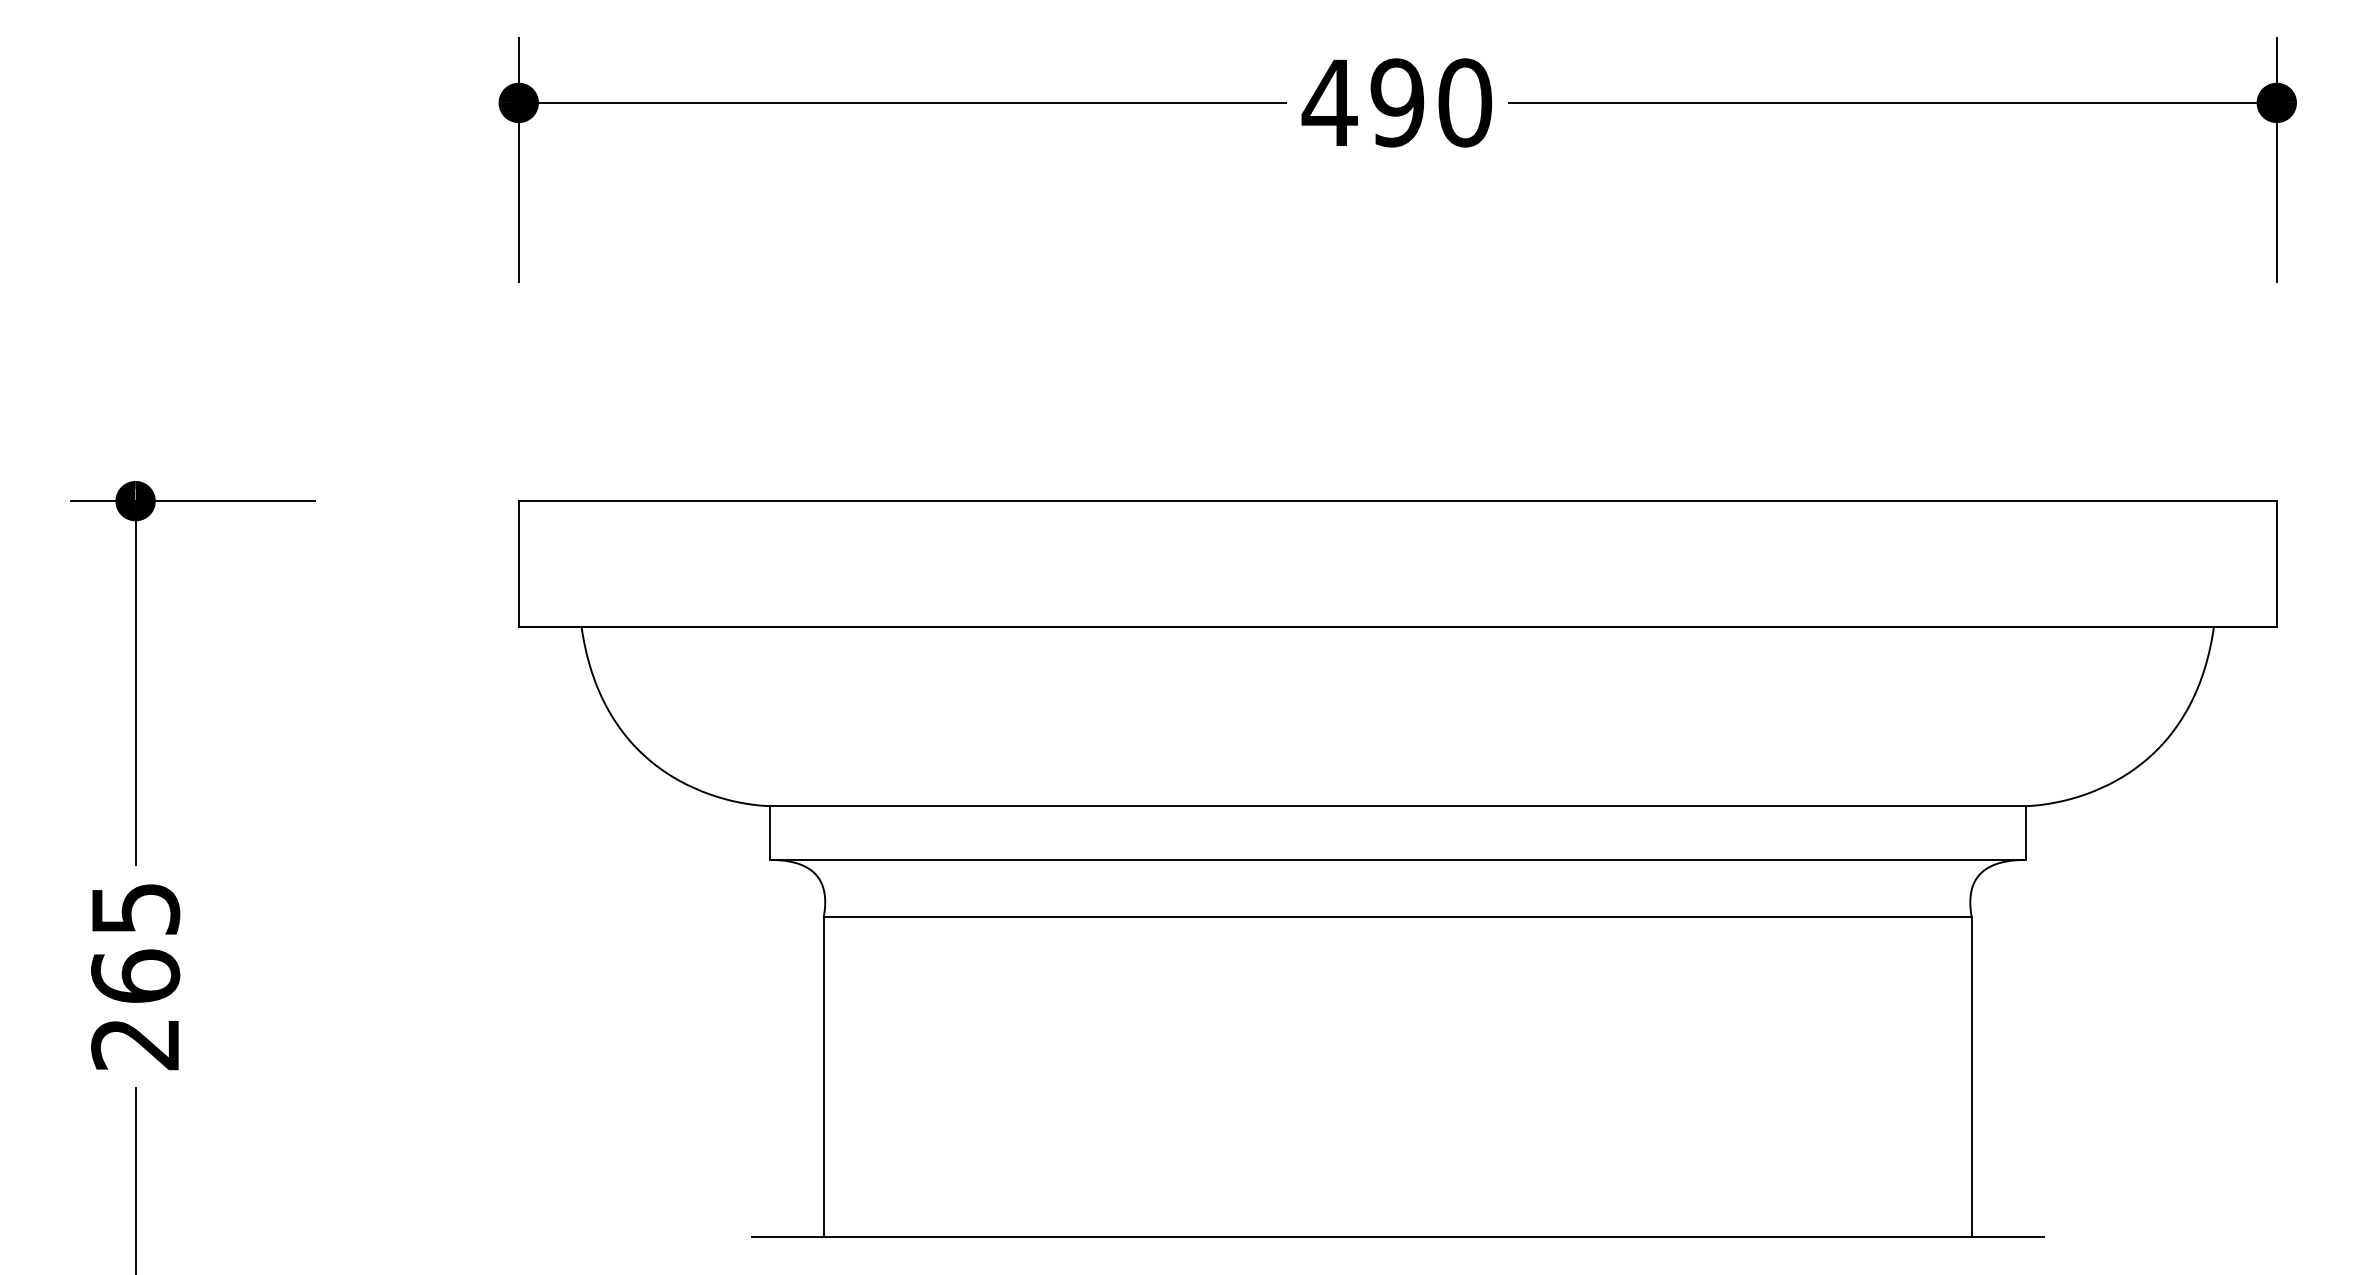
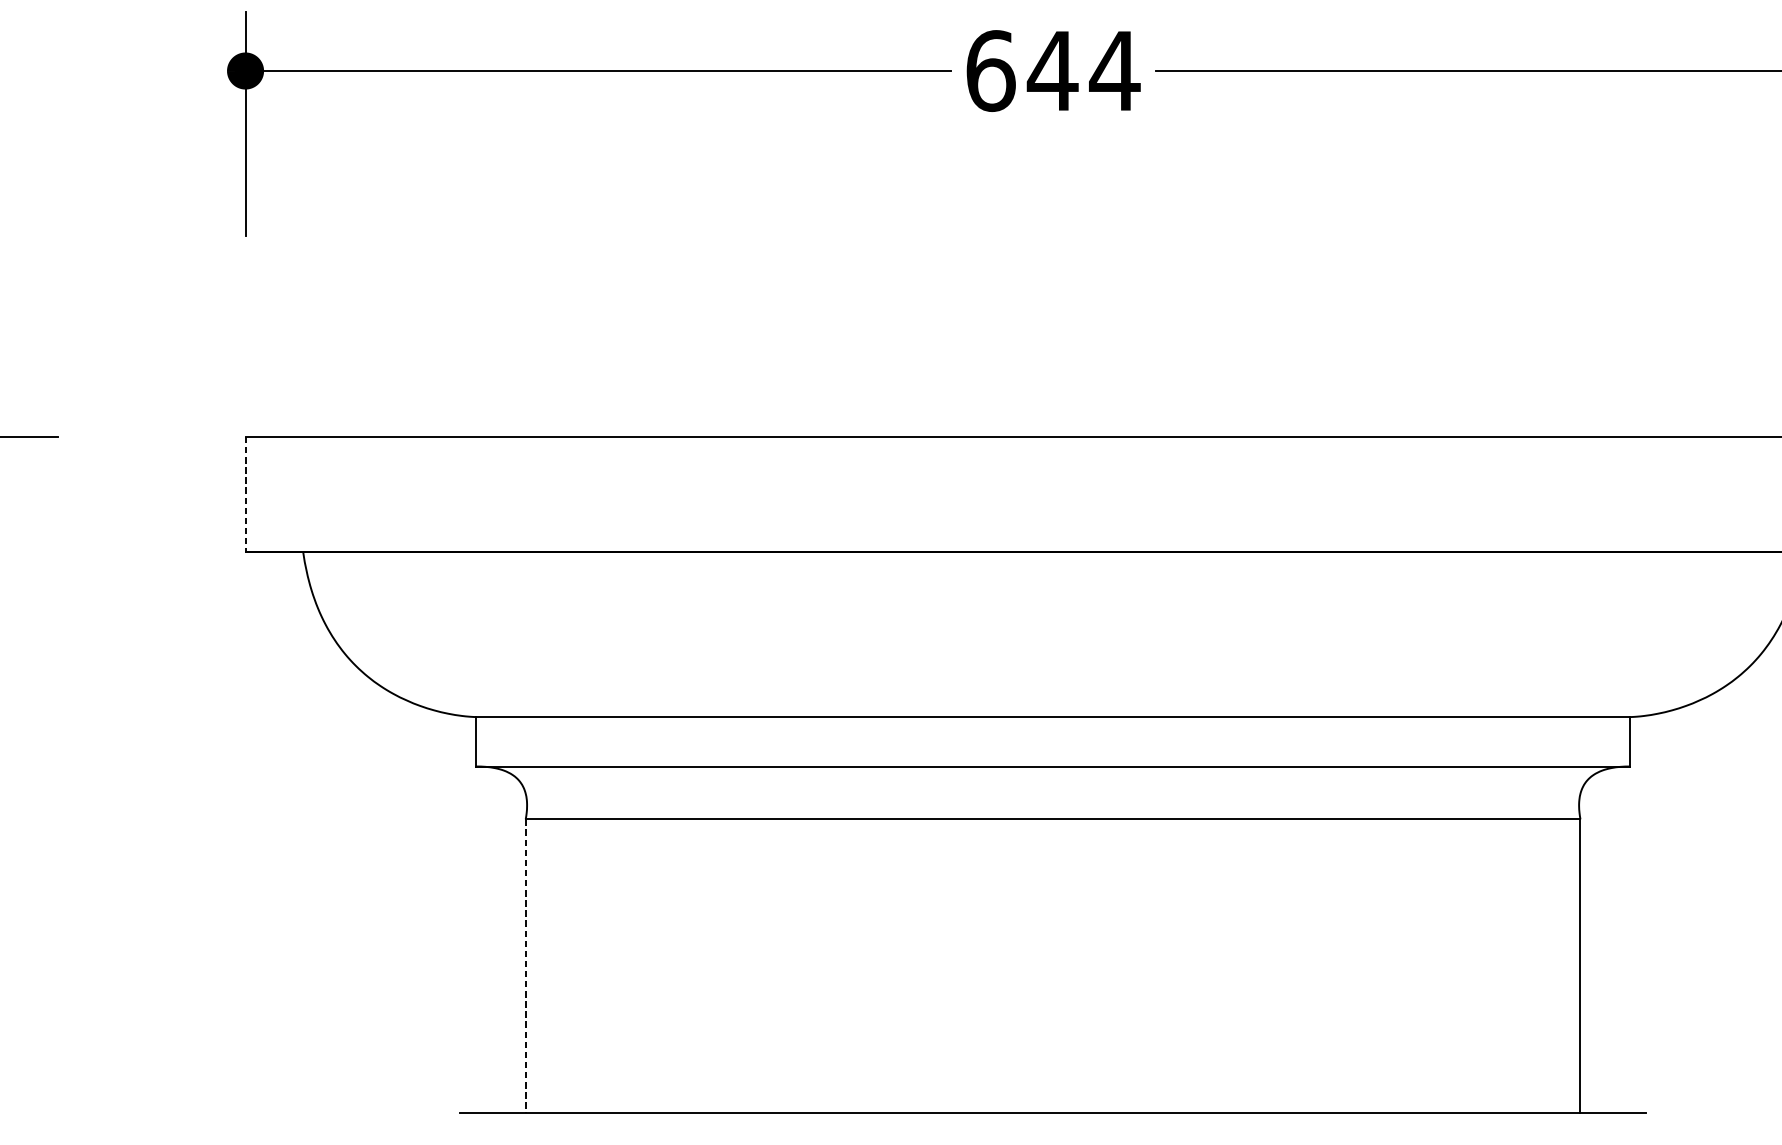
text: (1397, 102) -> (1052, 70), 490 -> 644
line: (518, 563) -> (245, 494), solid -> dashed
line: (823, 1077) -> (525, 966), solid -> dashed

